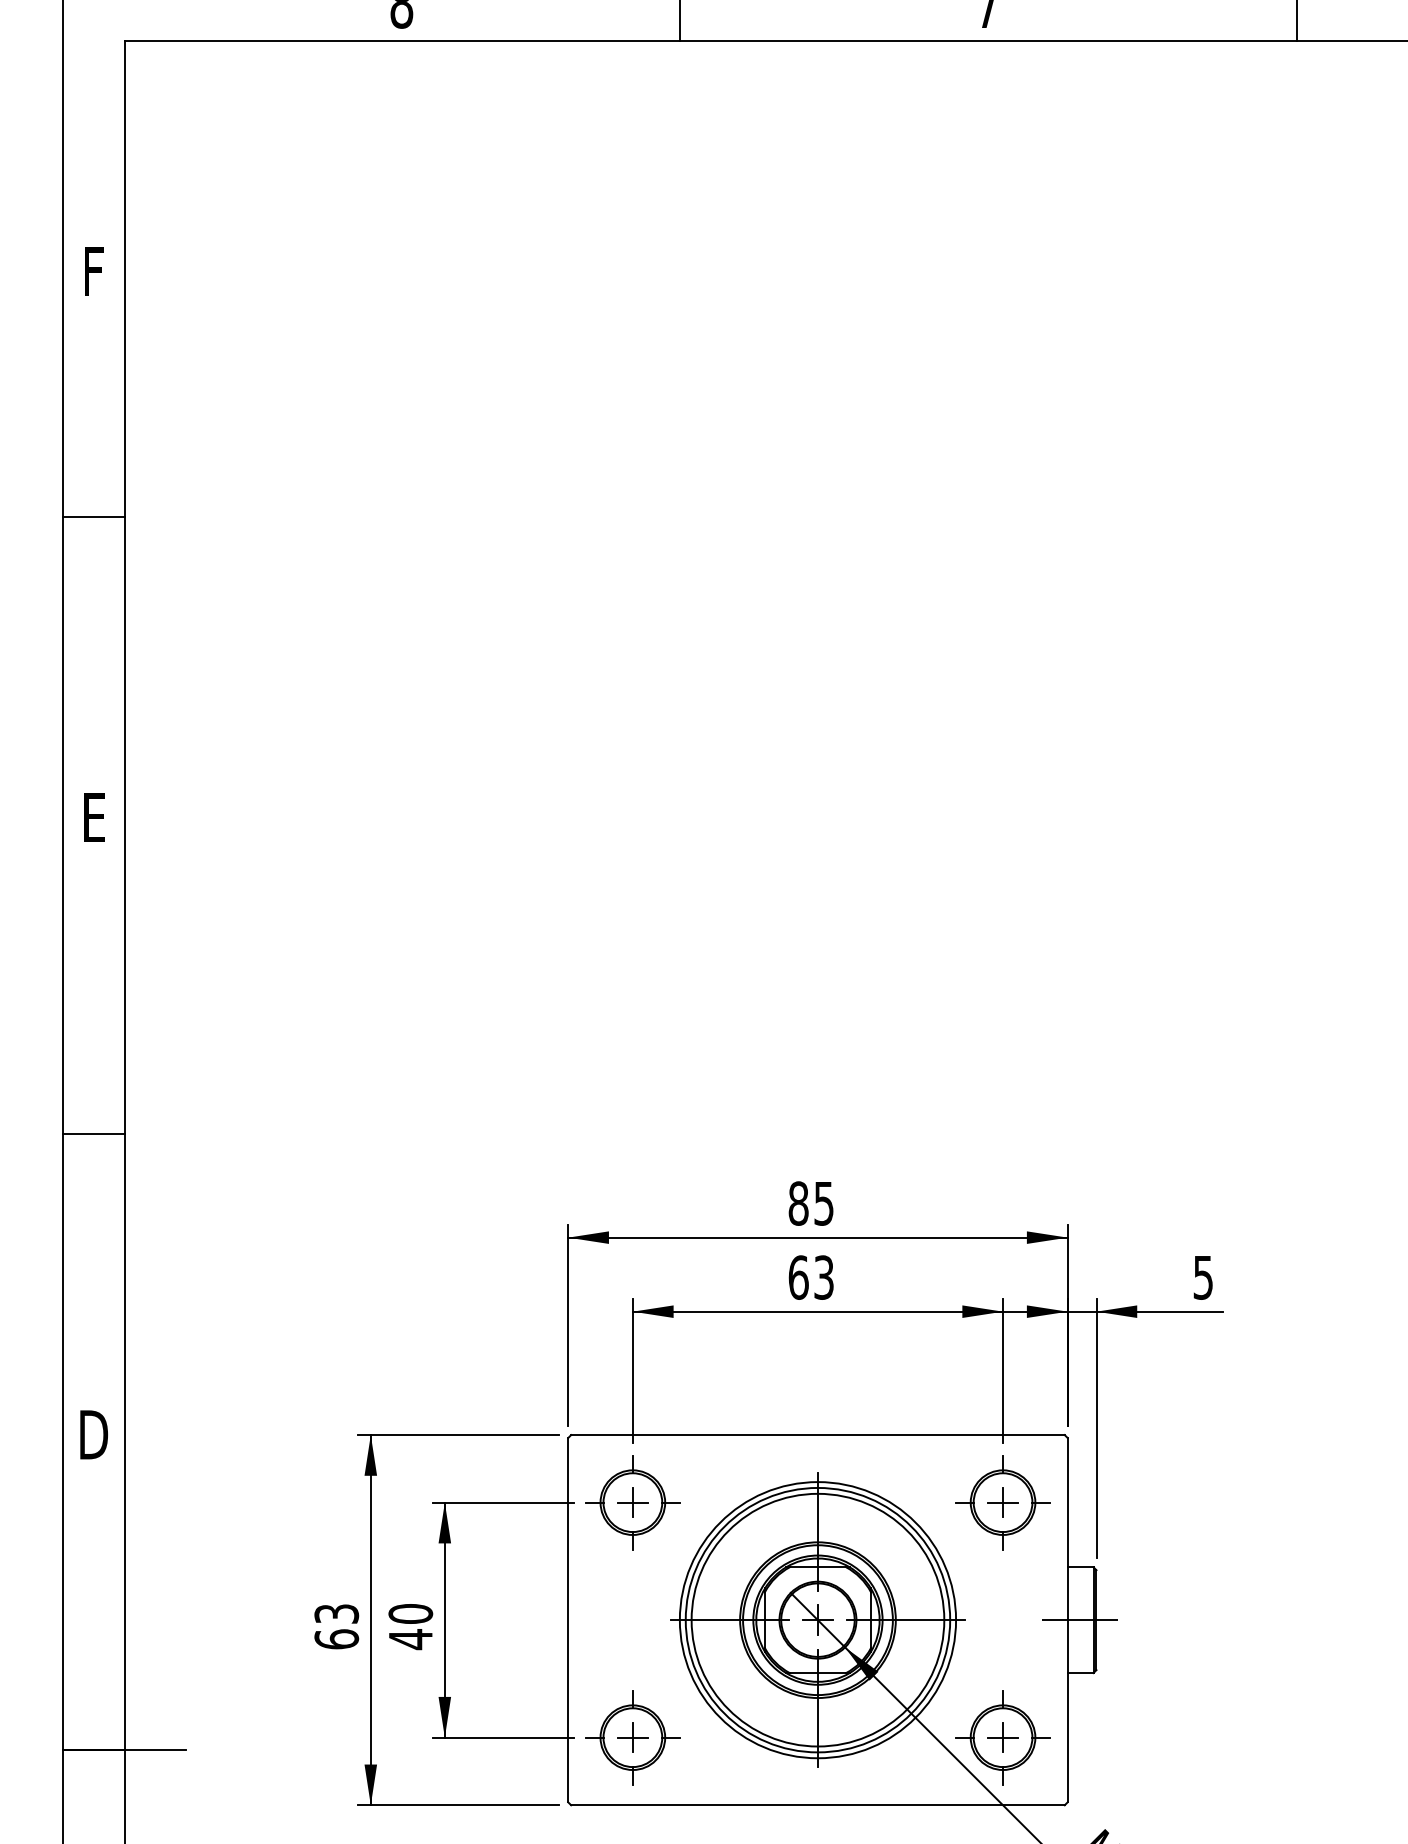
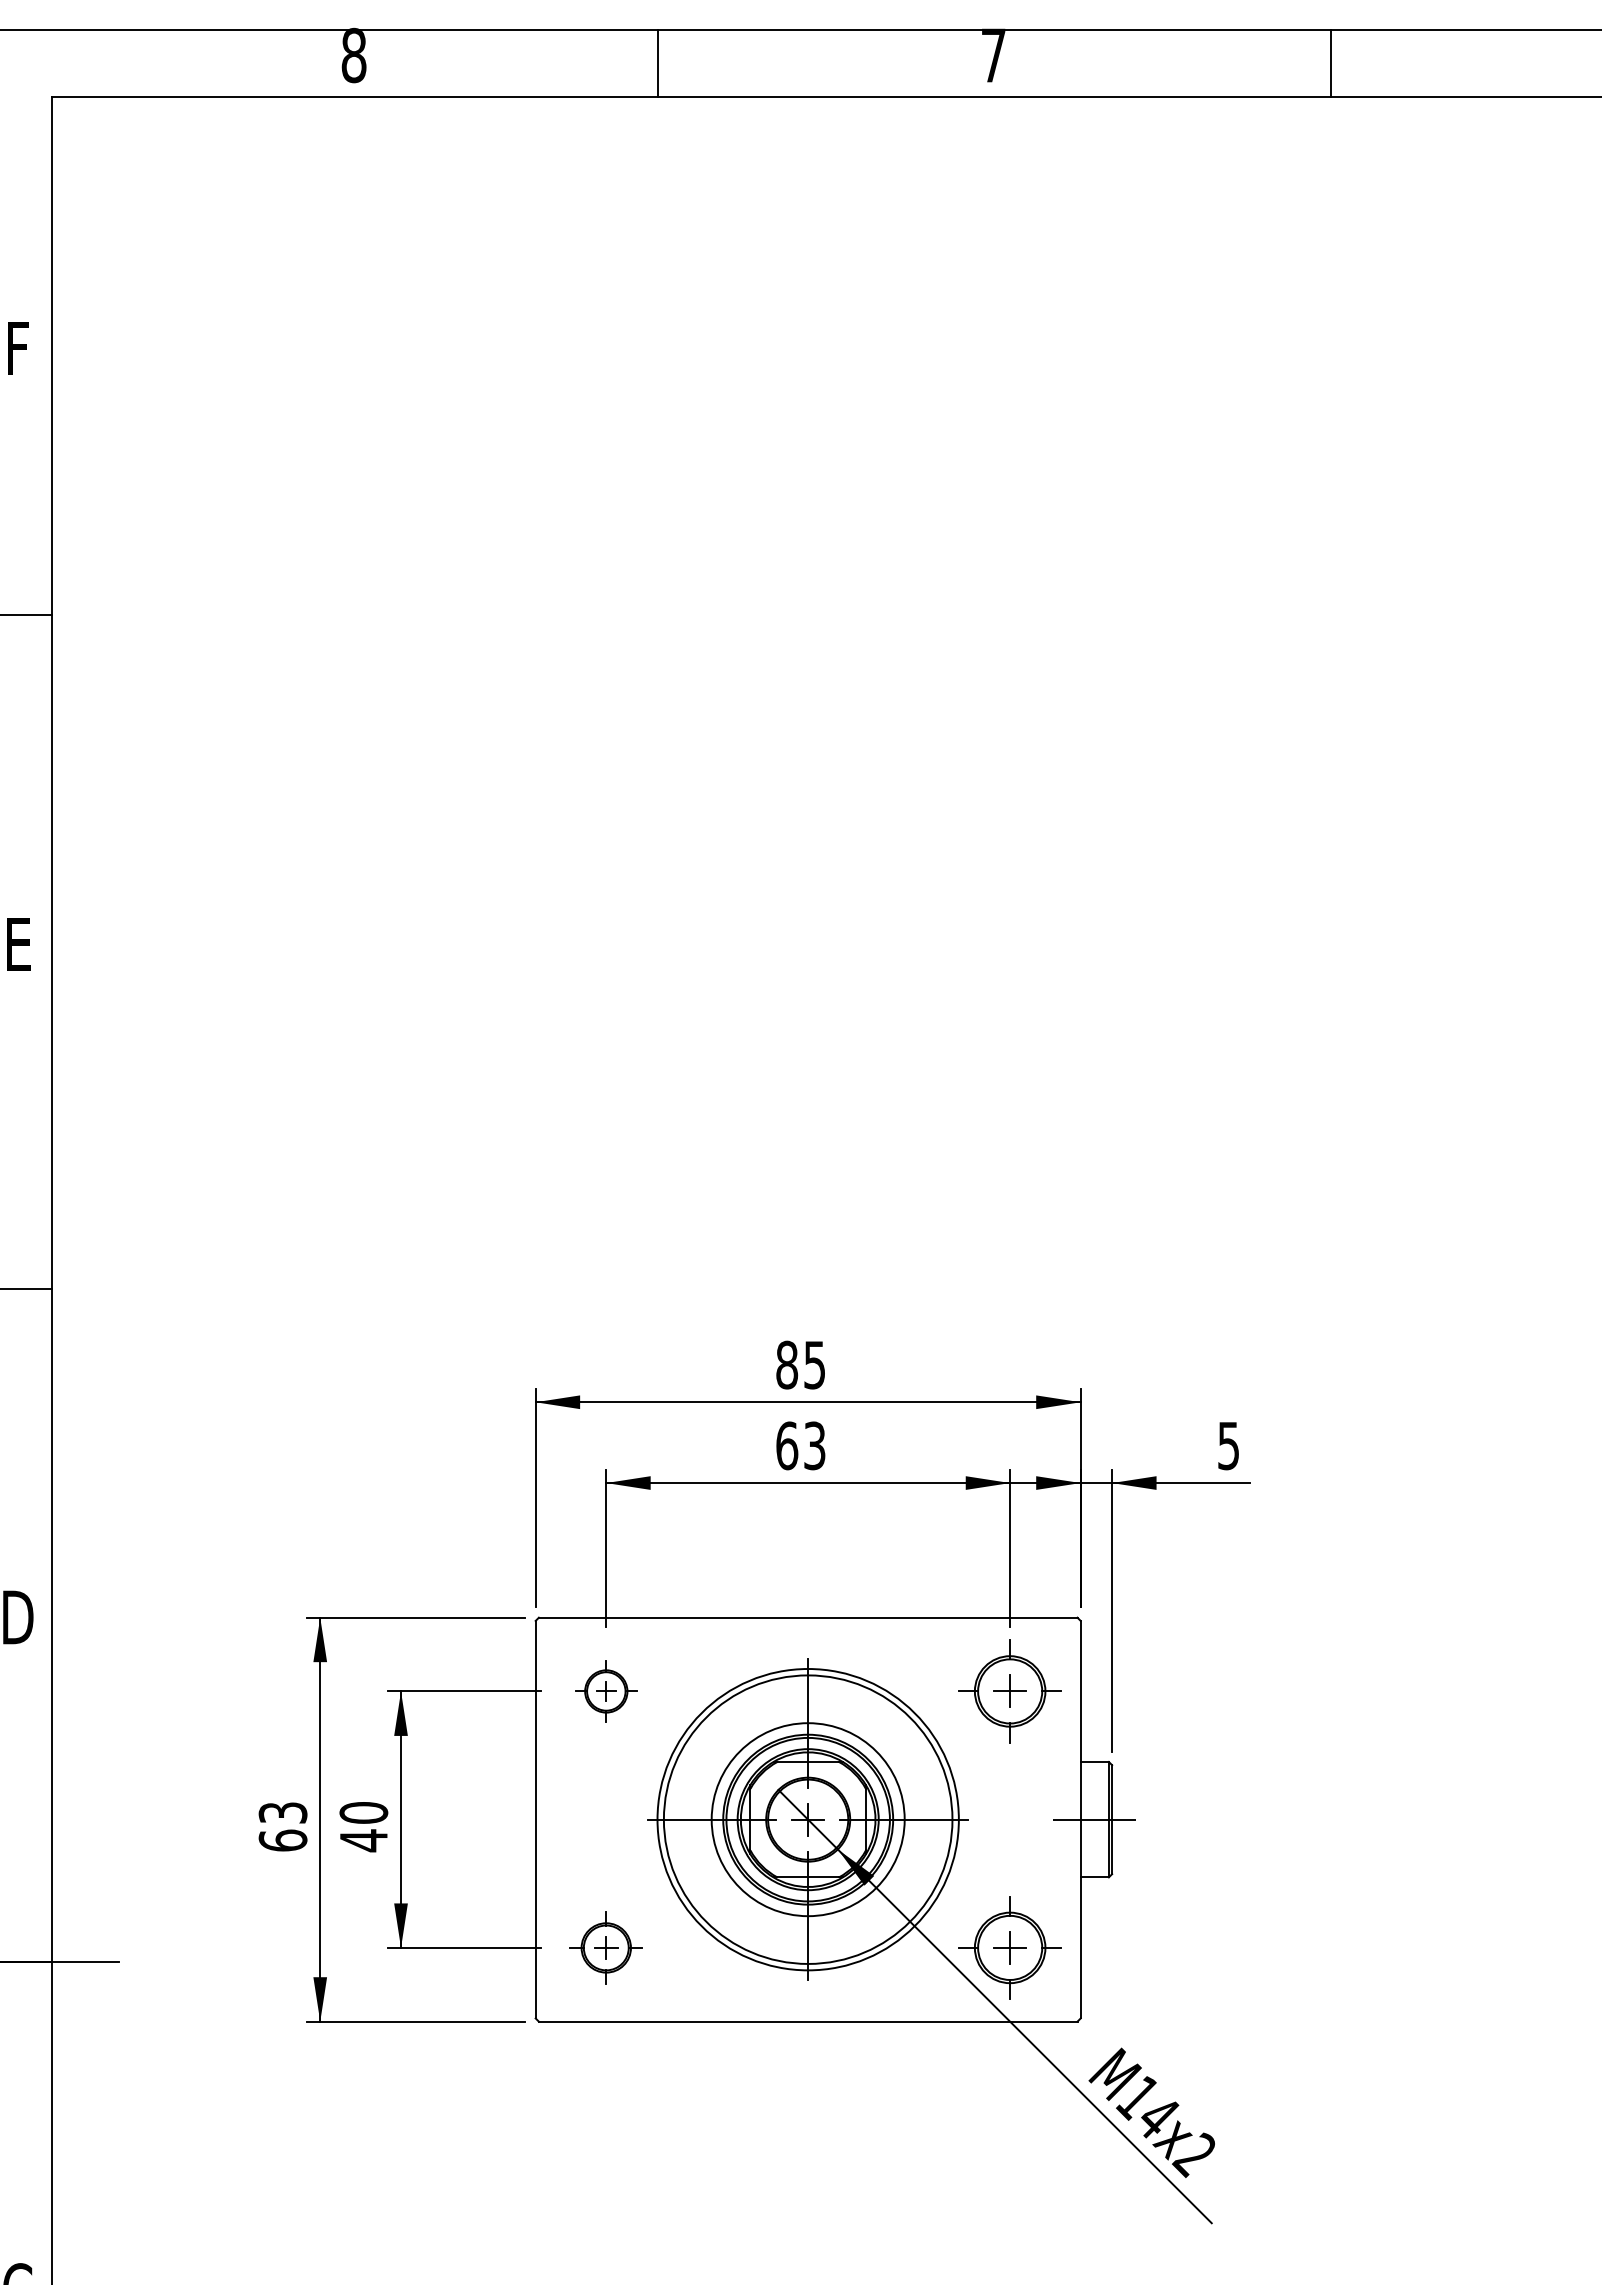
part: (633, 1502) -> (606, 1691), size x0.6
circle: (818, 1620) -> (808, 1819), size x0.7
part: (633, 1737) -> (606, 1947), size x0.7

